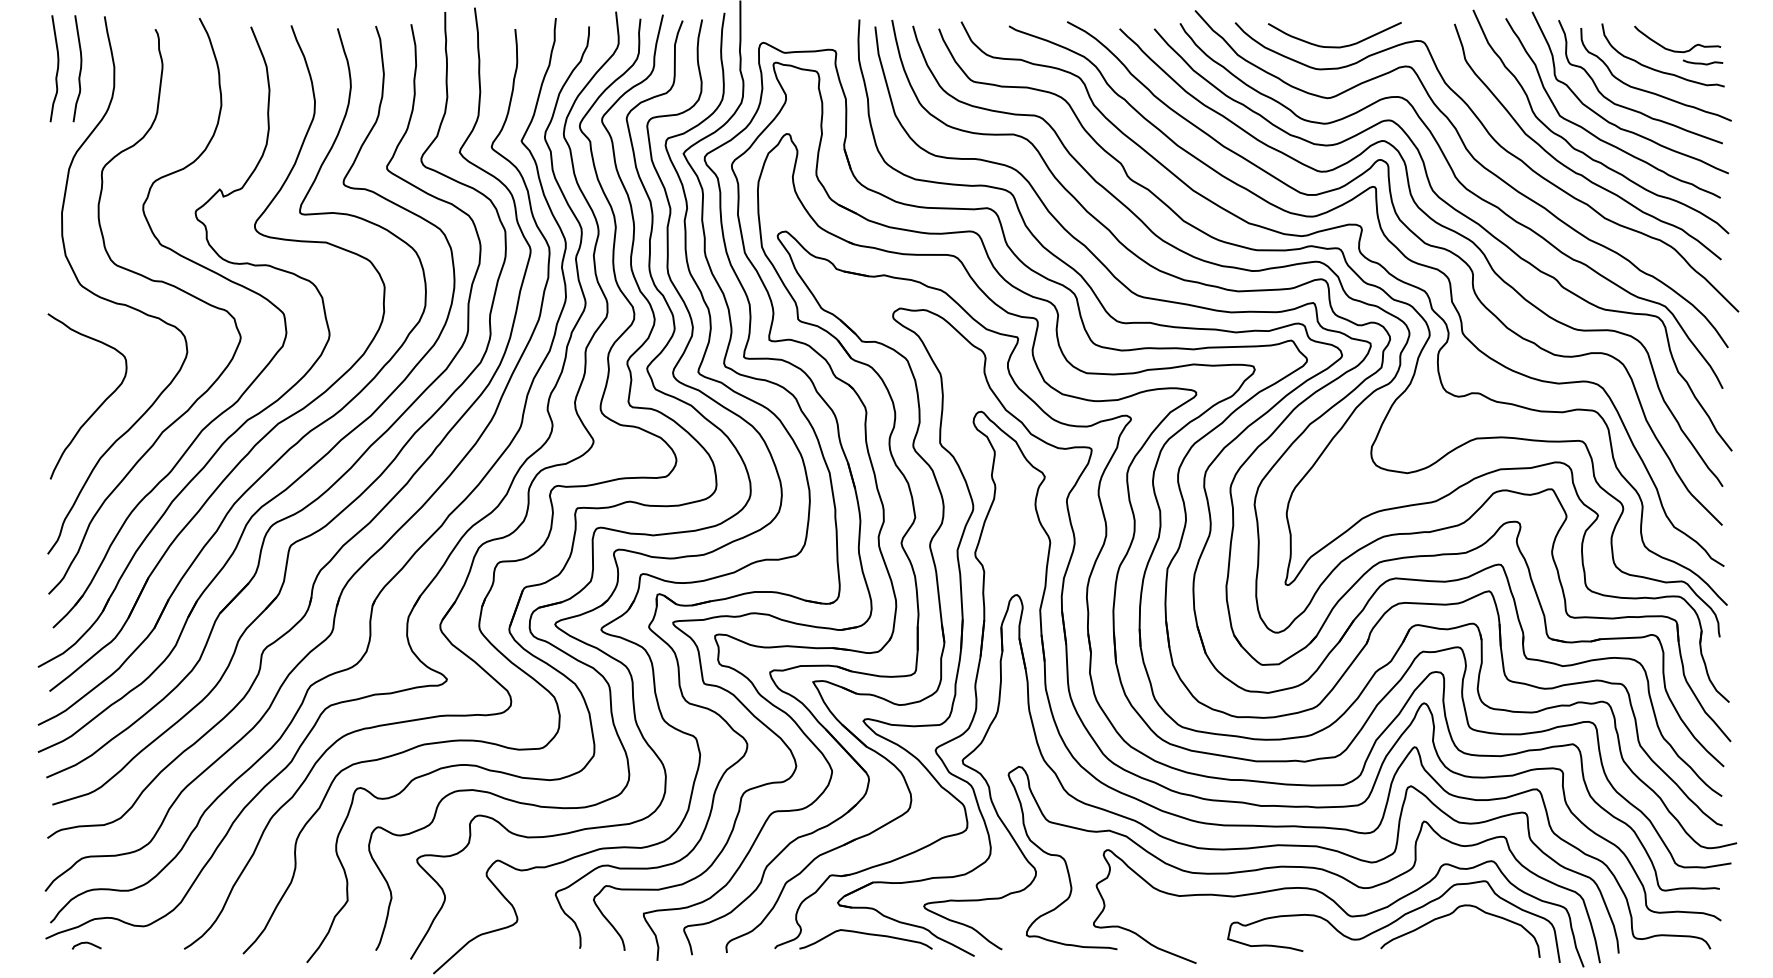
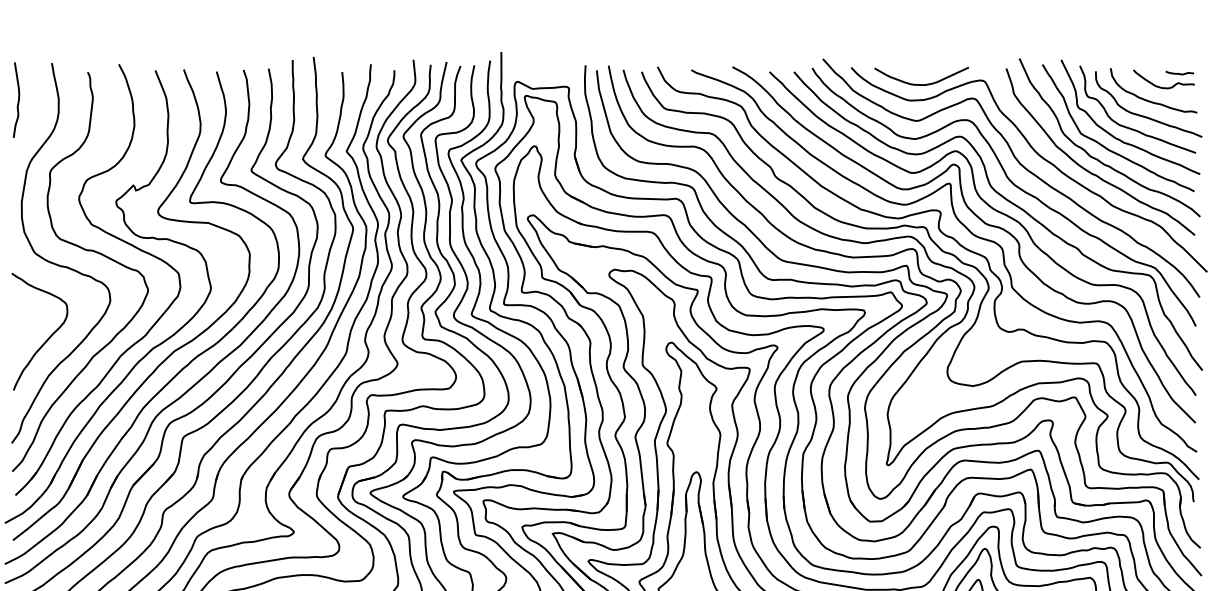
curve: (1702, 62) -> (1179, 73), moved
curve: (79, 69) -> (34, 100), removed

